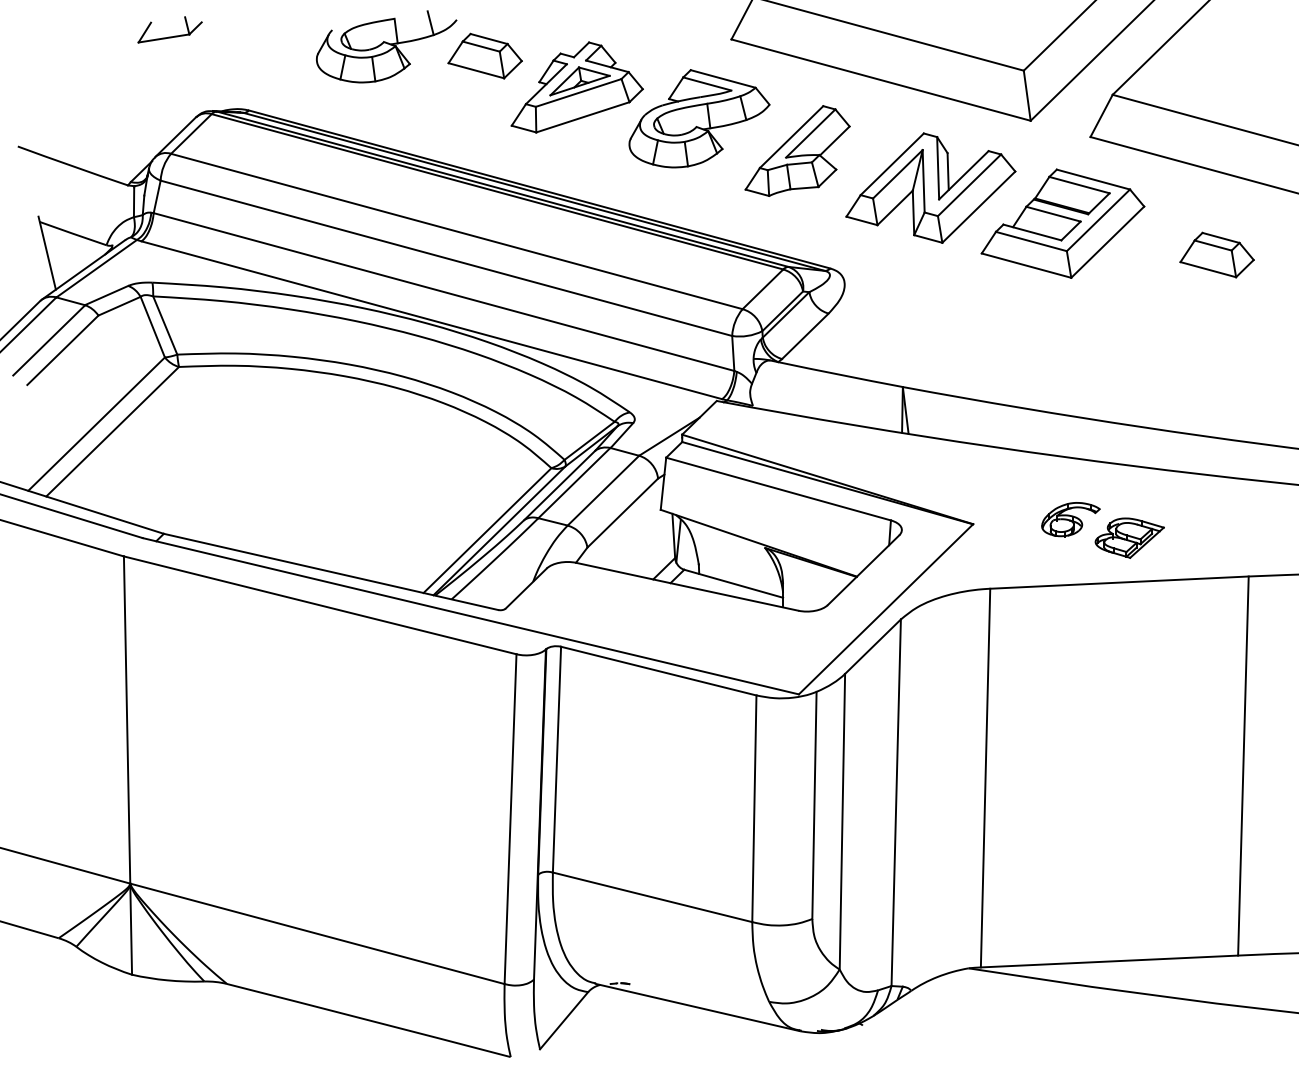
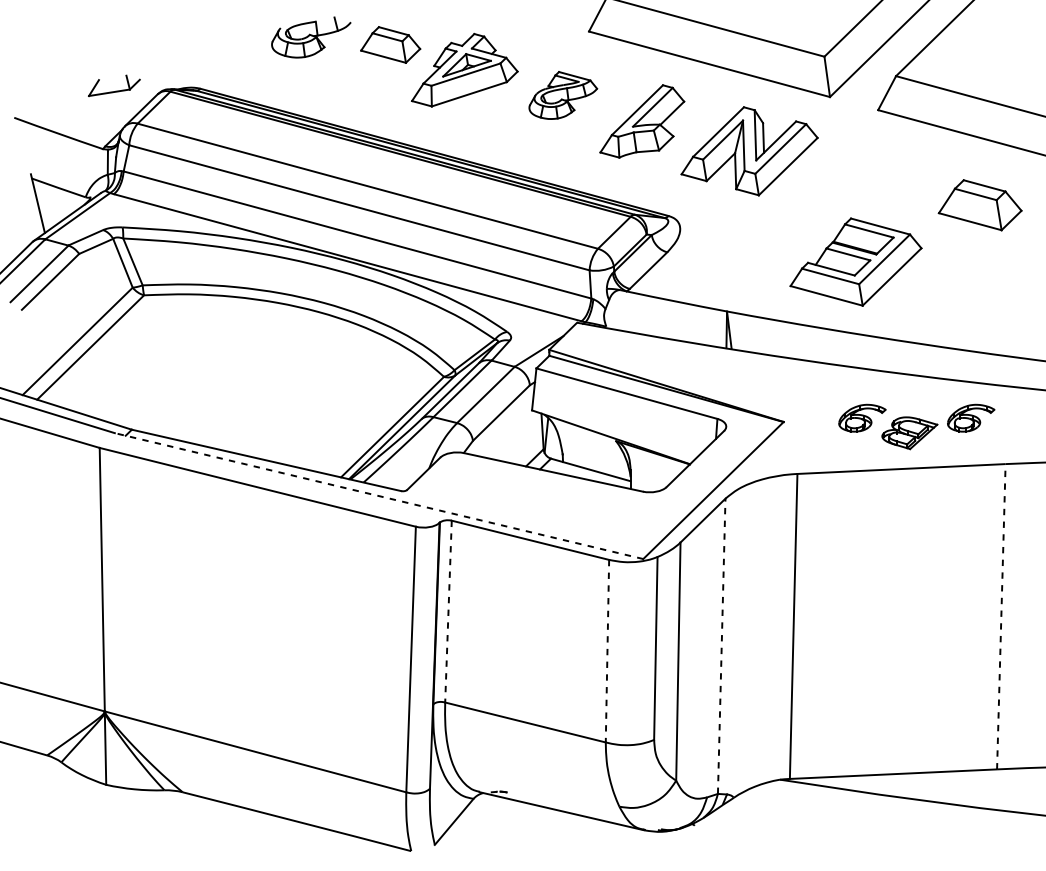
part: (169, 36) -> (113, 91), moved
part: (386, 46) -> (311, 37), size x0.7
part: (699, 118) -> (563, 95), size x0.6
part: (1062, 223) -> (855, 261), moved
part: (1216, 254) -> (979, 204), size x1.4
part: (1205, 519) -> (970, 418), added
line: (470, 616) -> (378, 496), solid -> dashed
line: (556, 759) -> (448, 611), solid -> dashed
line: (1243, 766) -> (1001, 617), solid -> dashed
line: (896, 802) -> (721, 646), solid -> dashed
line: (754, 809) -> (607, 651), solid -> dashed

